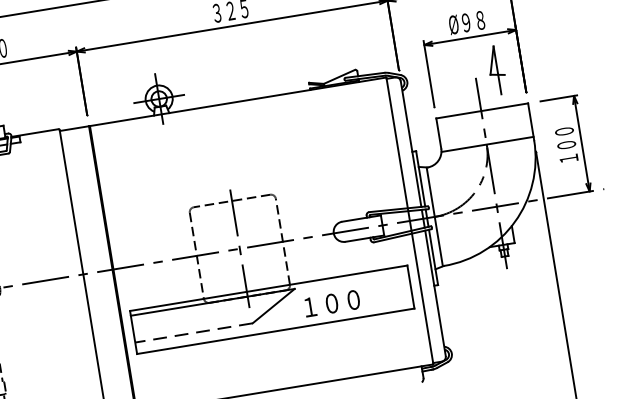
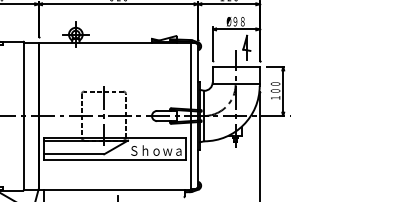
text: (353, 299) -> (156, 150), １００ -> Ｓｈｏｗａ
line: (192, 333) -> (73, 154), dashed -> solid

